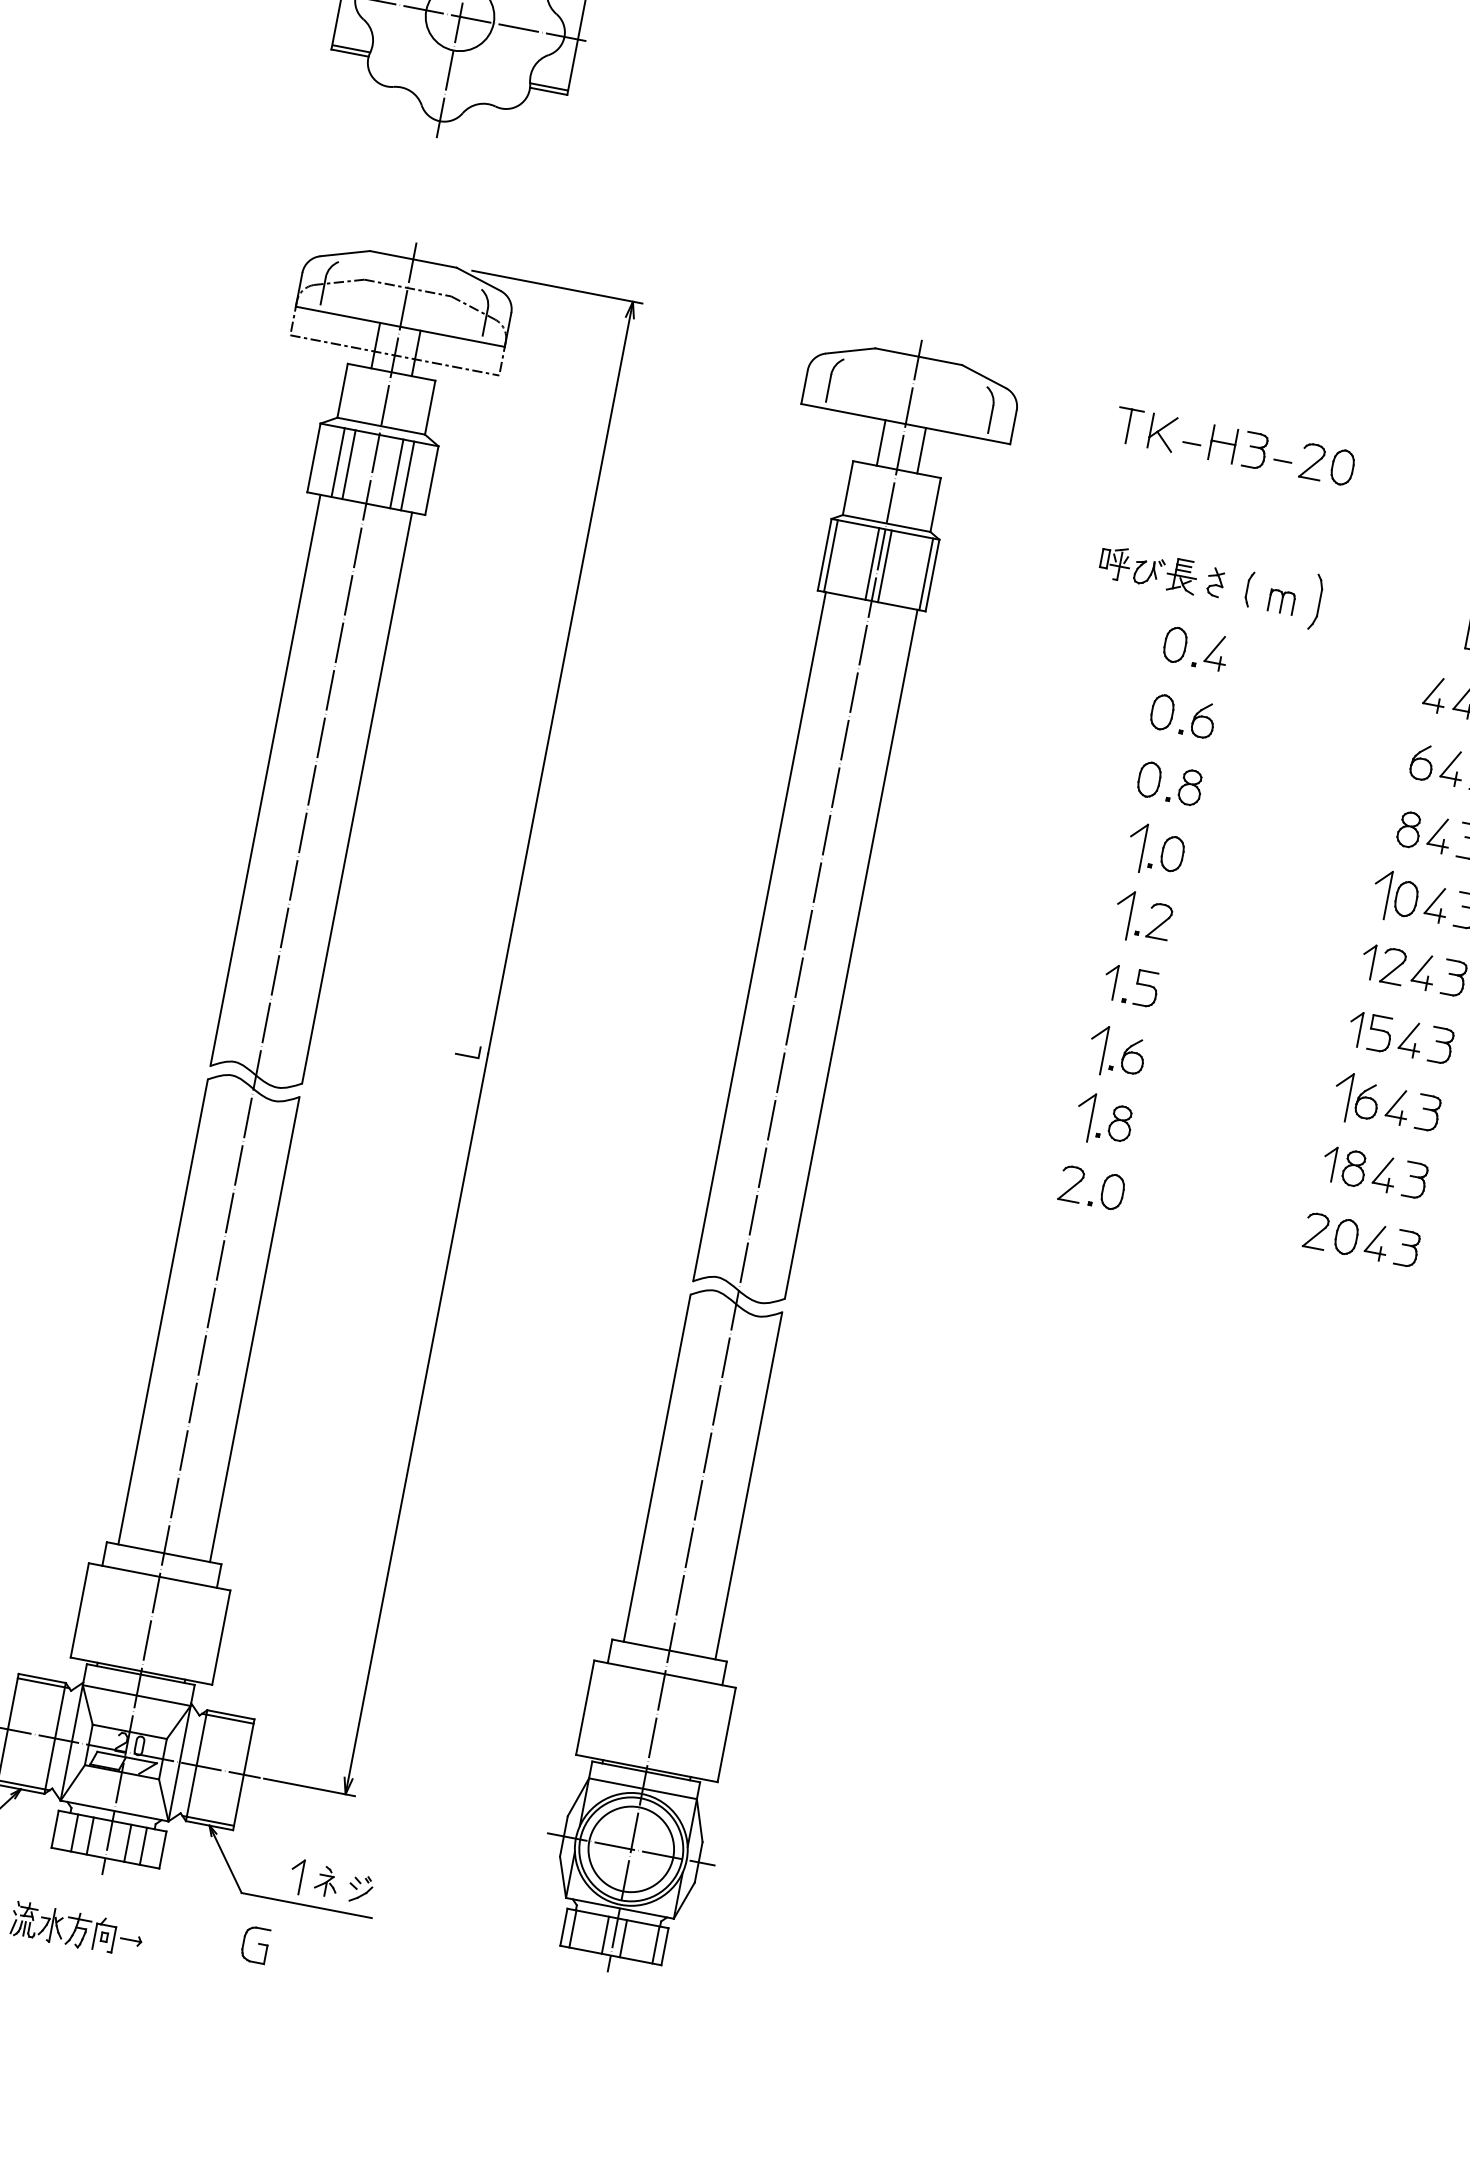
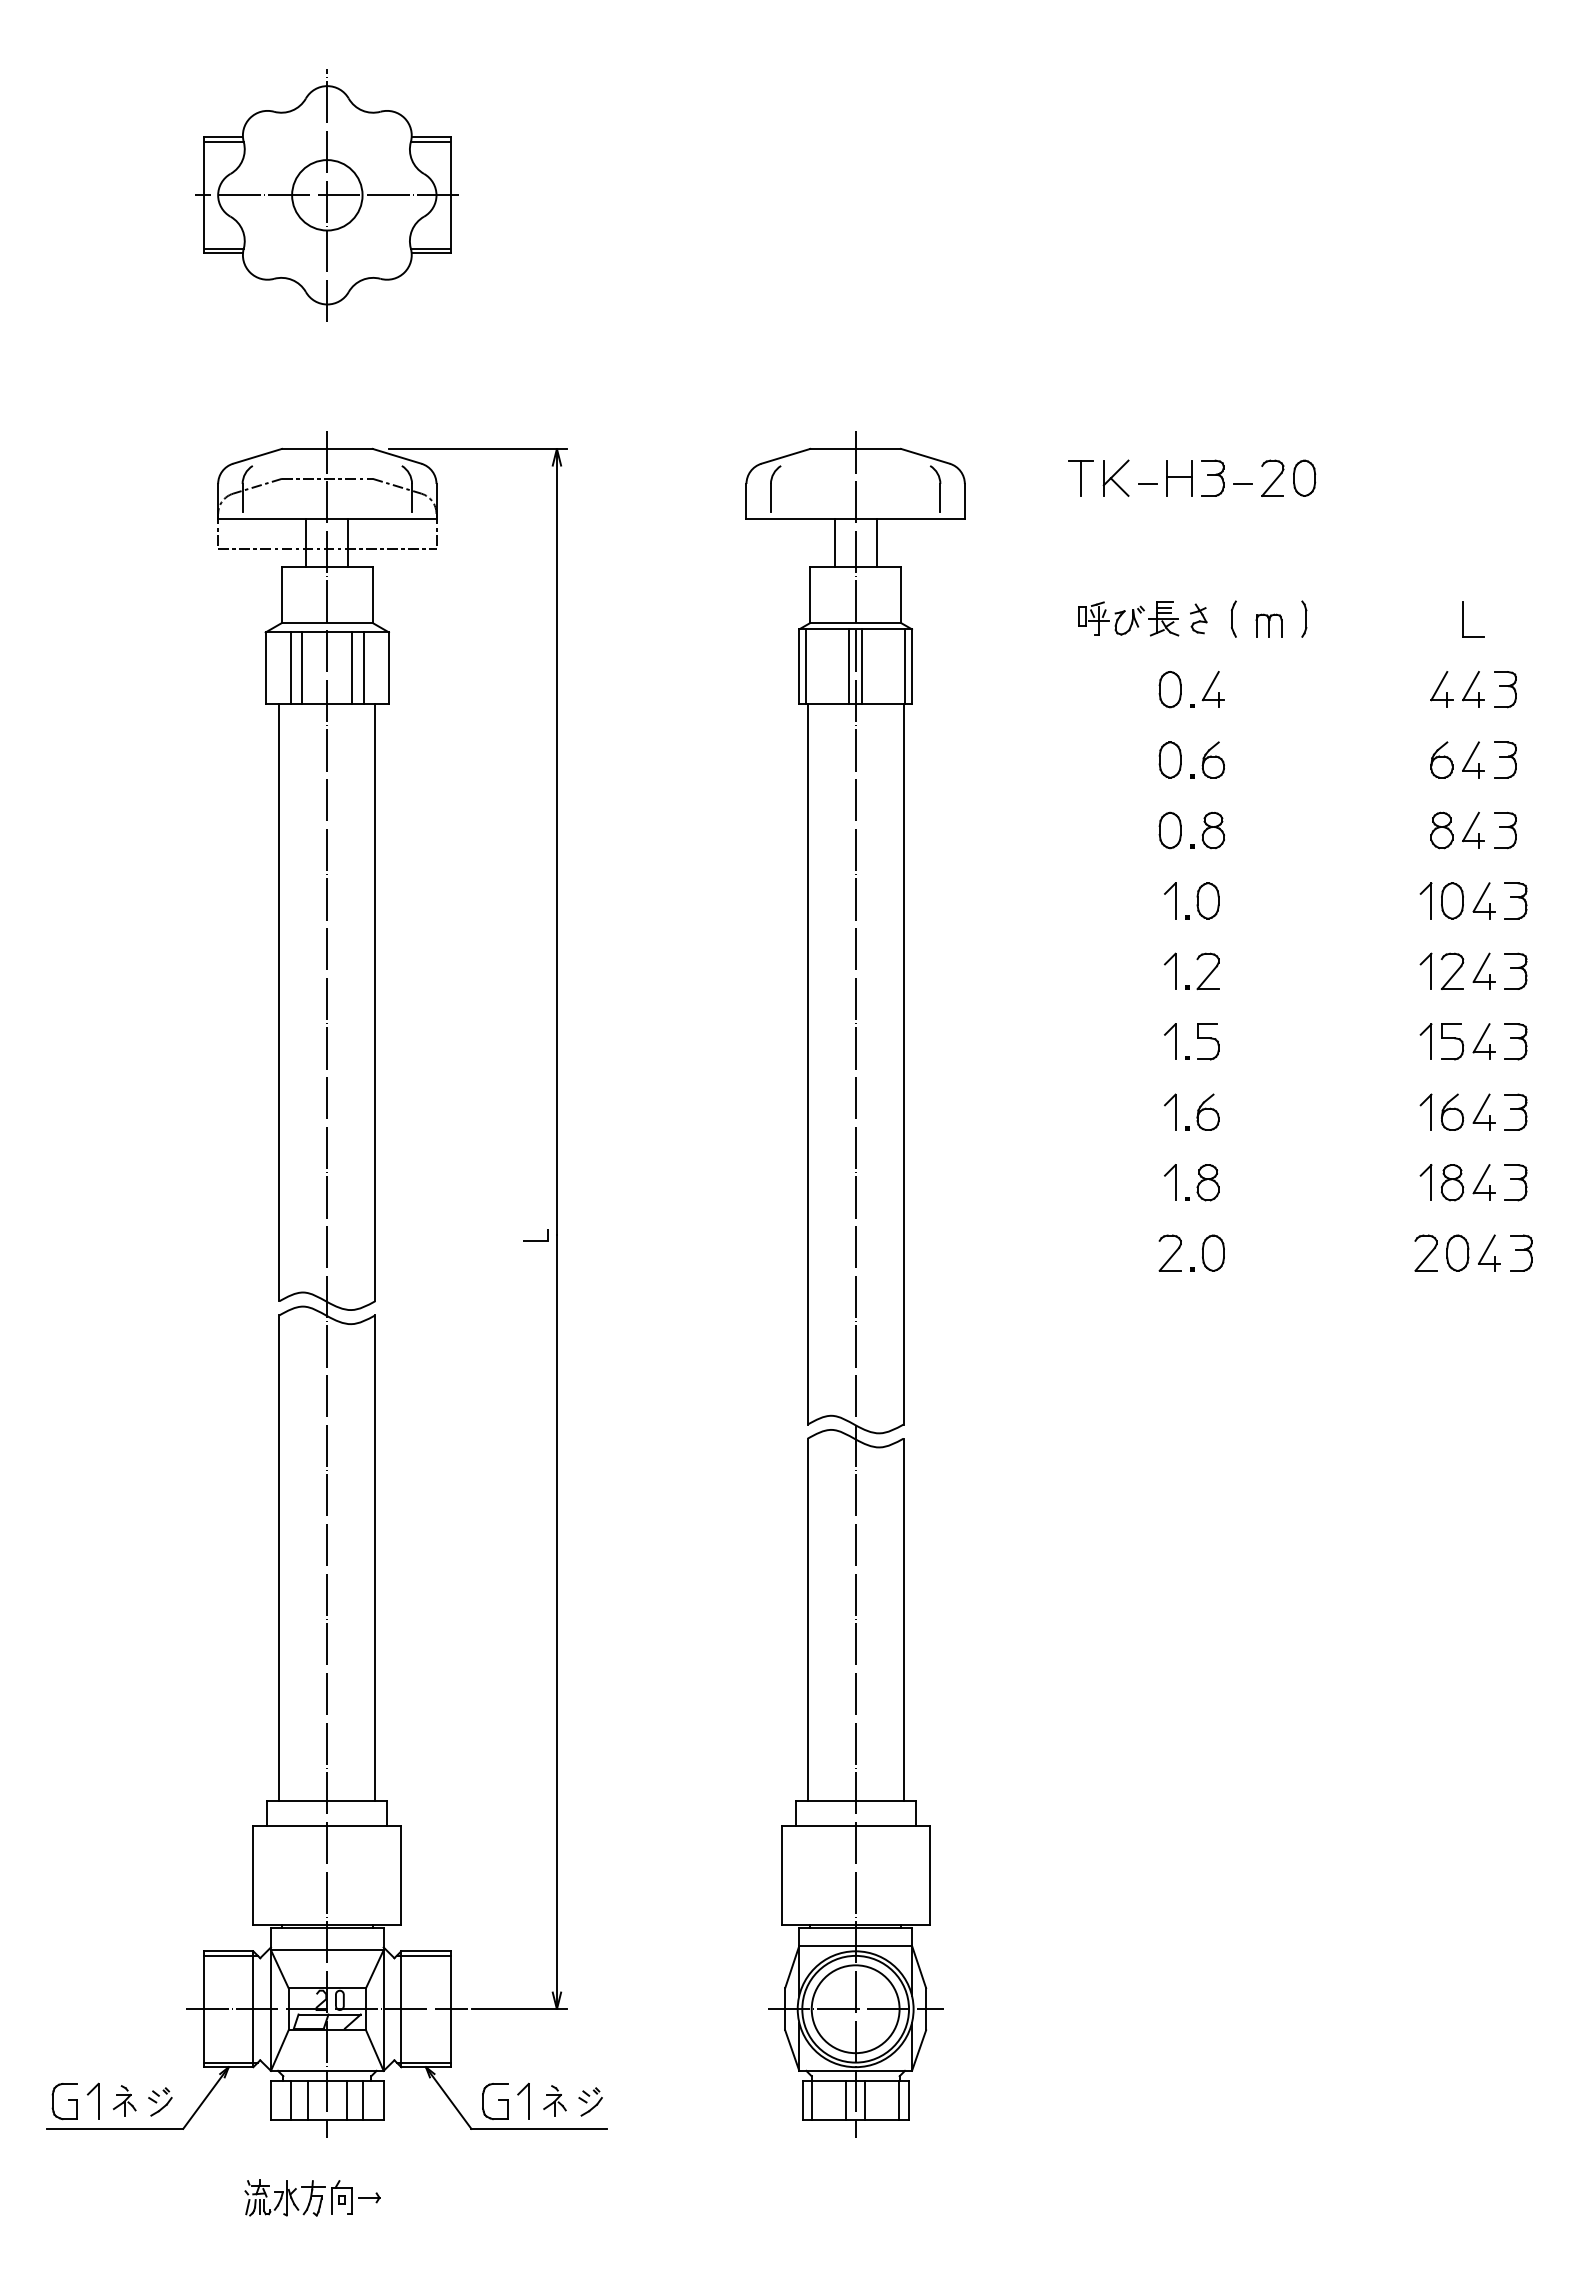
part: (1316, 601) -> (1304, 618), size x0.62
part: (1136, 846) -> (1170, 900), size x0.71
part: (1380, 893) -> (1425, 900), size x0.71
part: (1123, 913) -> (1170, 970), size x0.71
part: (1097, 1048) -> (1170, 1111), size x0.71
part: (1341, 1095) -> (1425, 1111), size x0.71
part: (1084, 1116) -> (1170, 1182), size x0.71
part: (255, 1944) -> (495, 2101), moved

